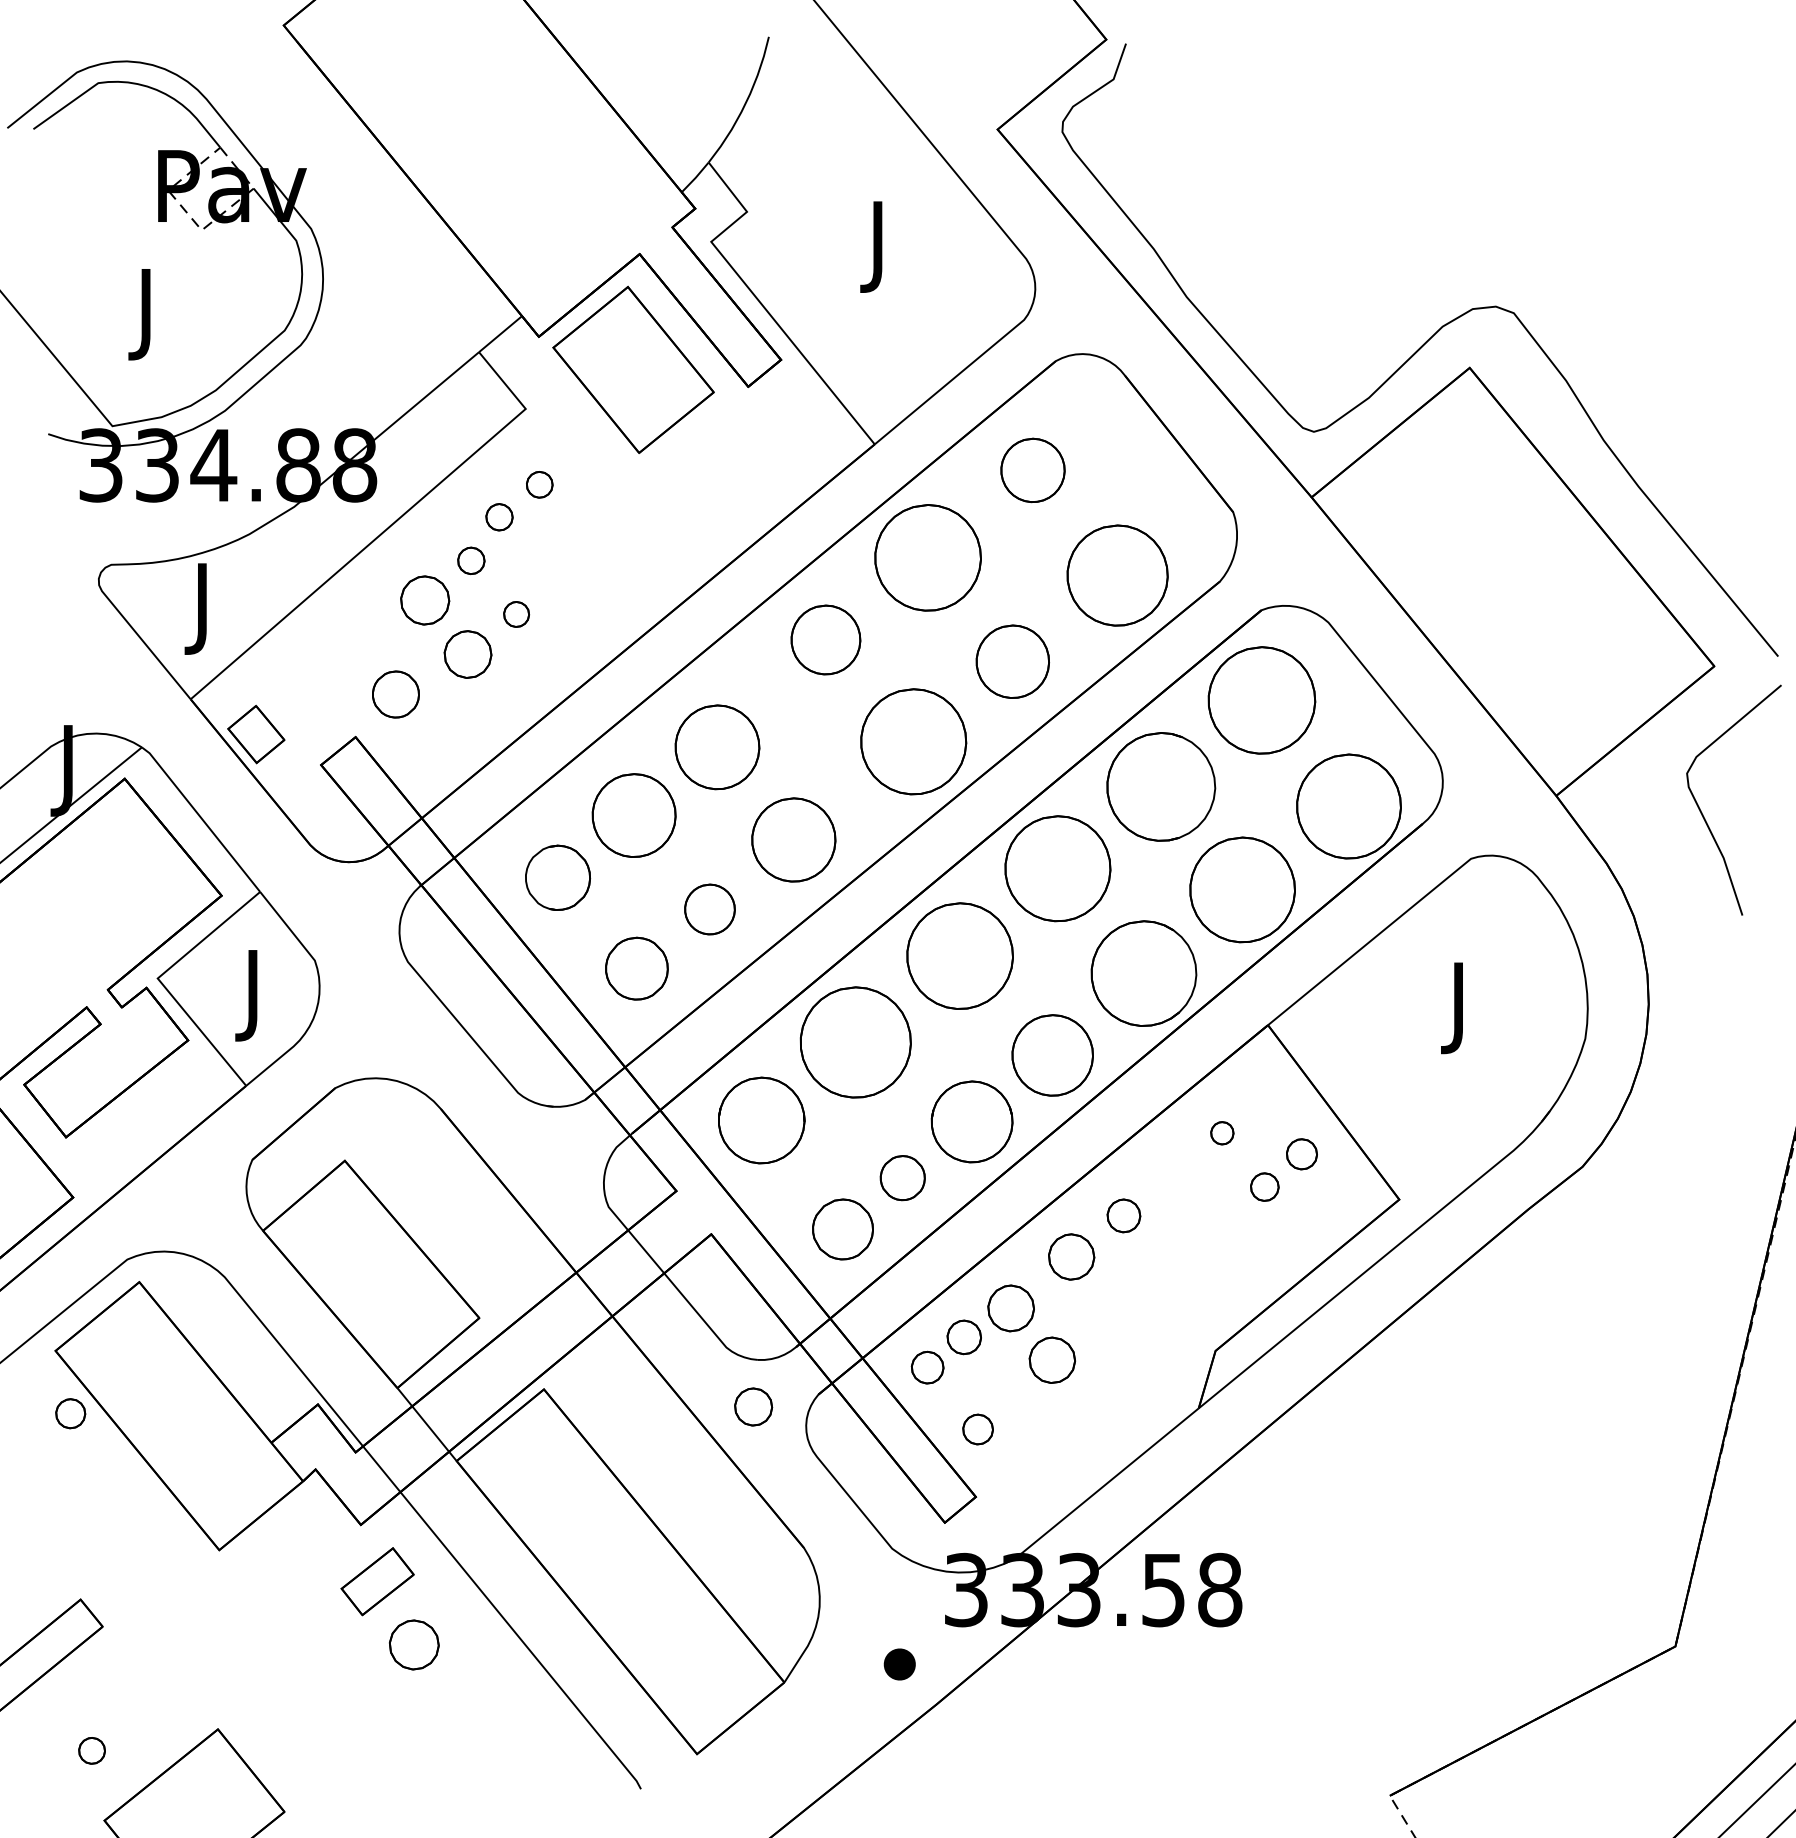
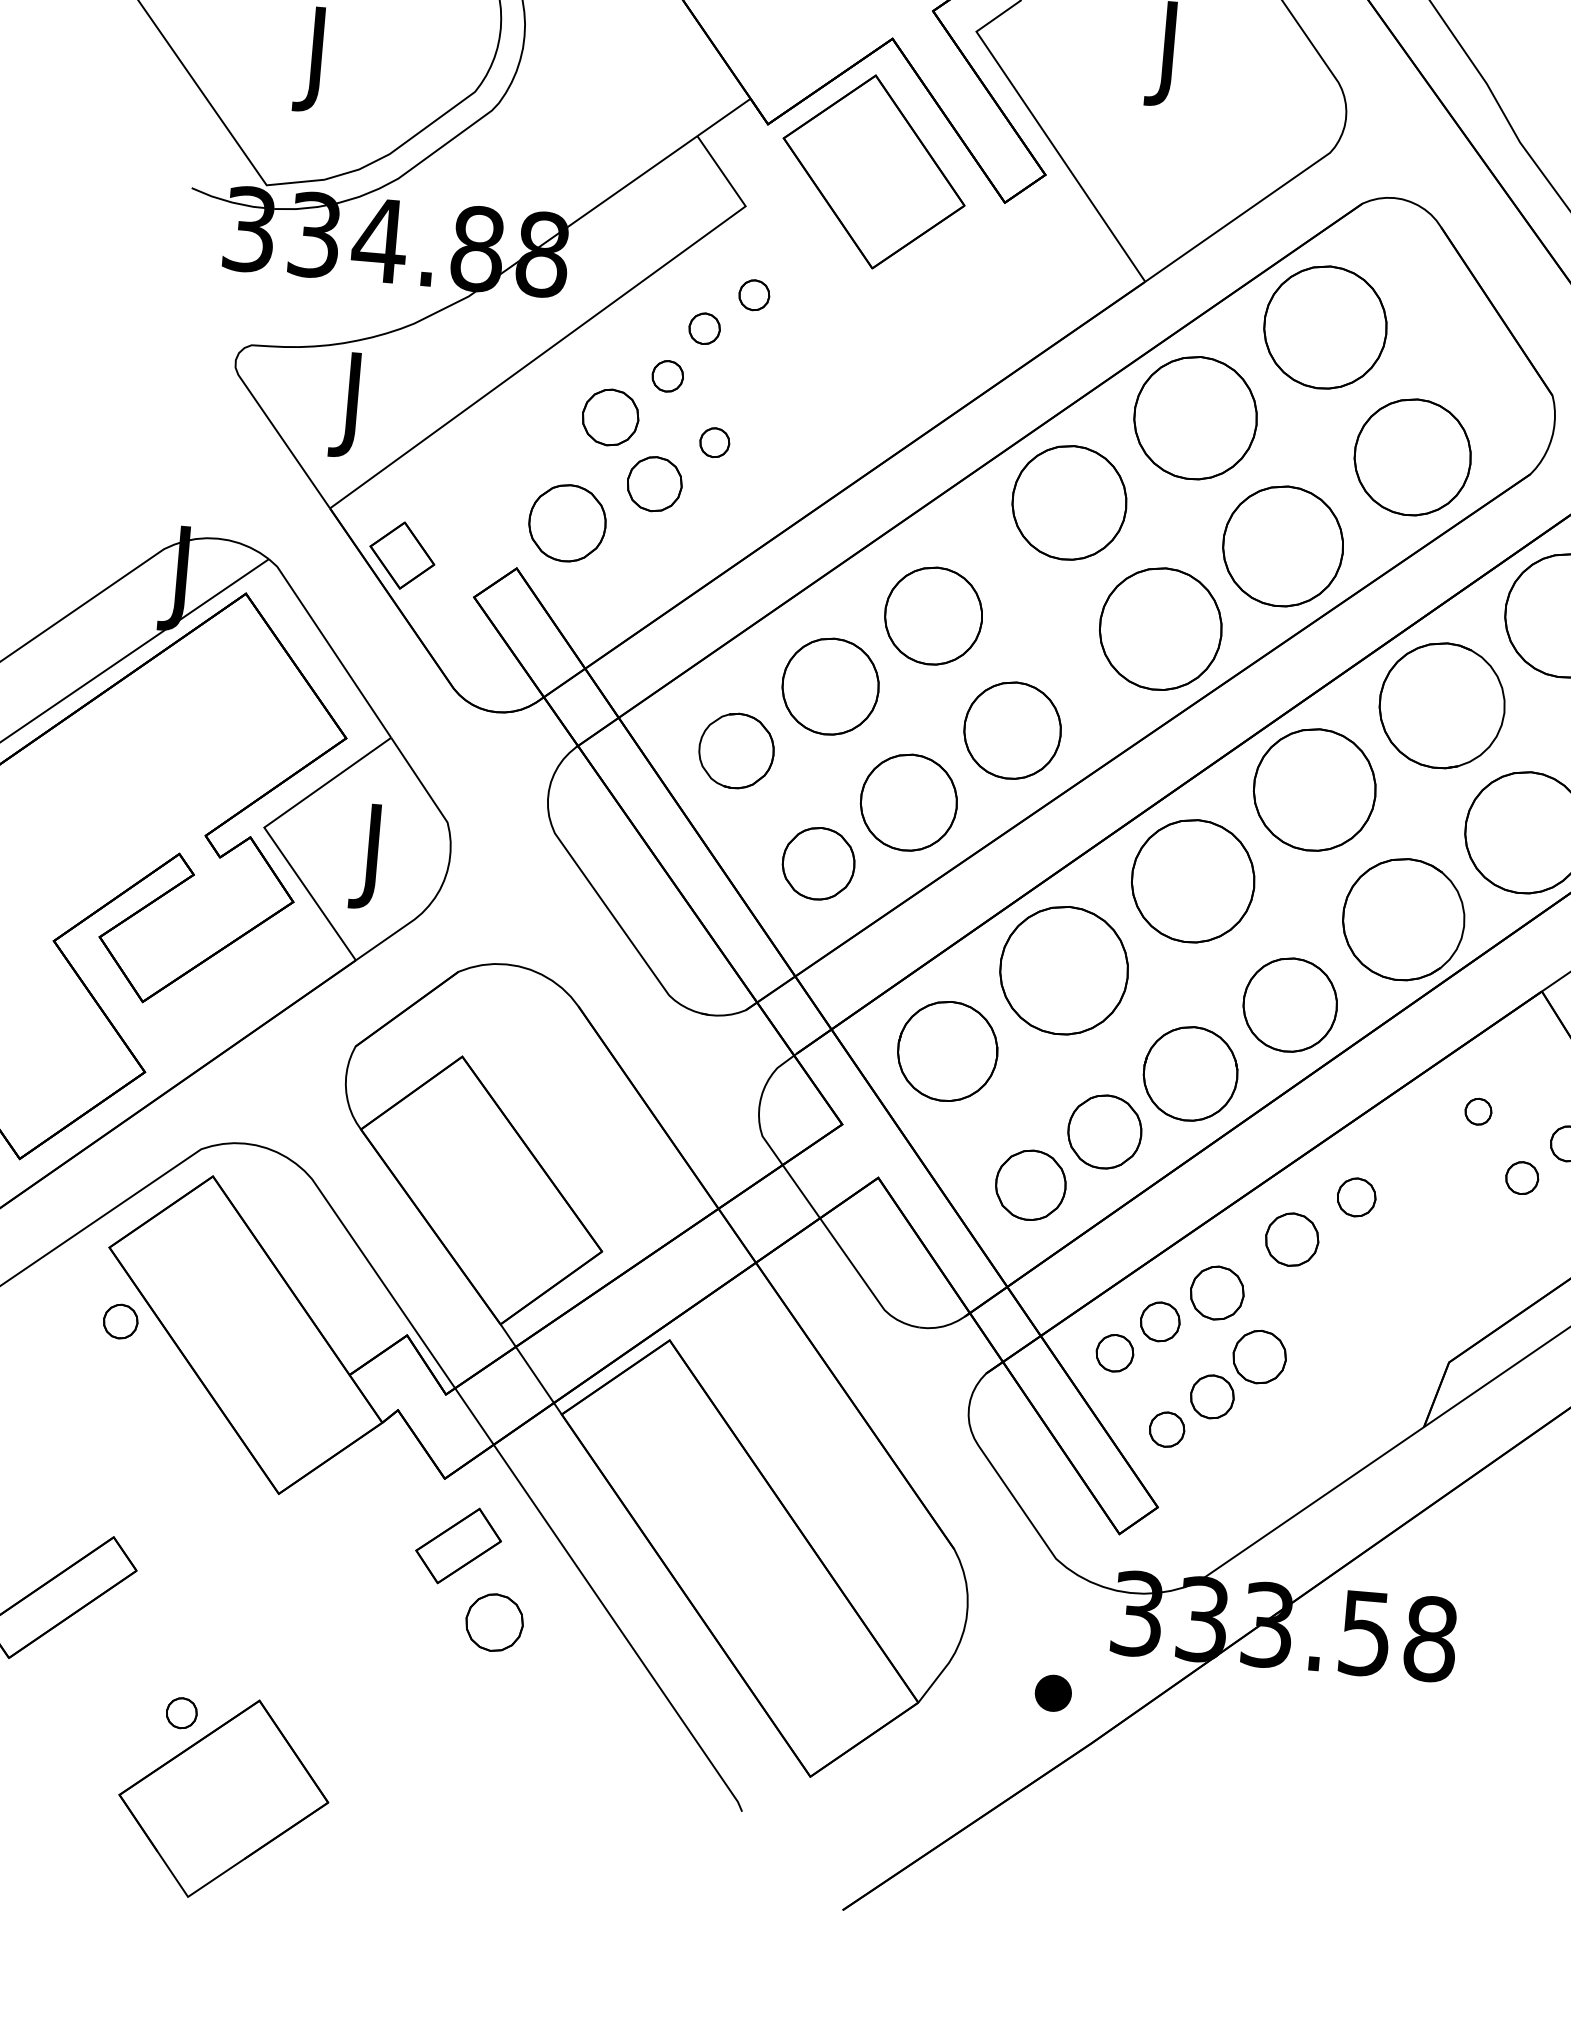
part: (1032, 470) -> (1324, 327), size x1.67
part: (825, 639) -> (1069, 502), size x1.43
part: (1012, 661) -> (1282, 546), size x1.43
part: (395, 694) -> (567, 523), size x1.43
part: (709, 909) -> (908, 802), size x1.67
part: (902, 1177) -> (1104, 1131), size x1.43
part: (753, 1406) -> (1212, 1396), moved
part: (91, 1750) -> (181, 1712), moved

